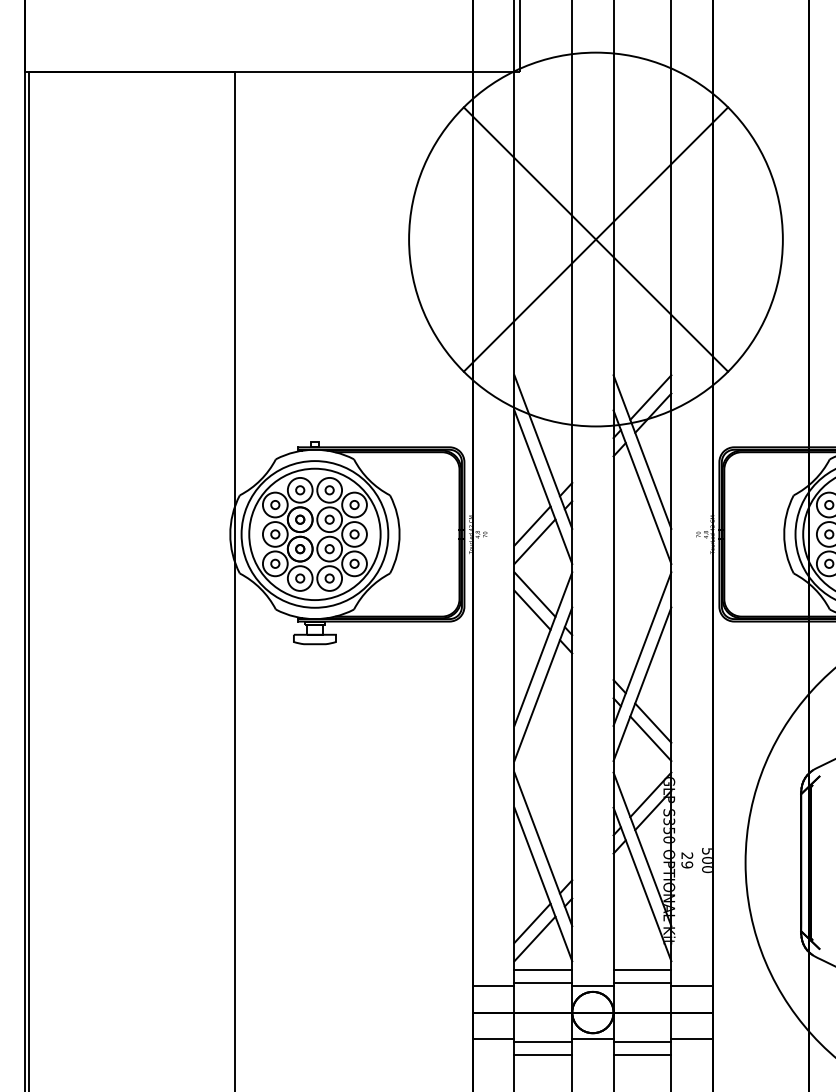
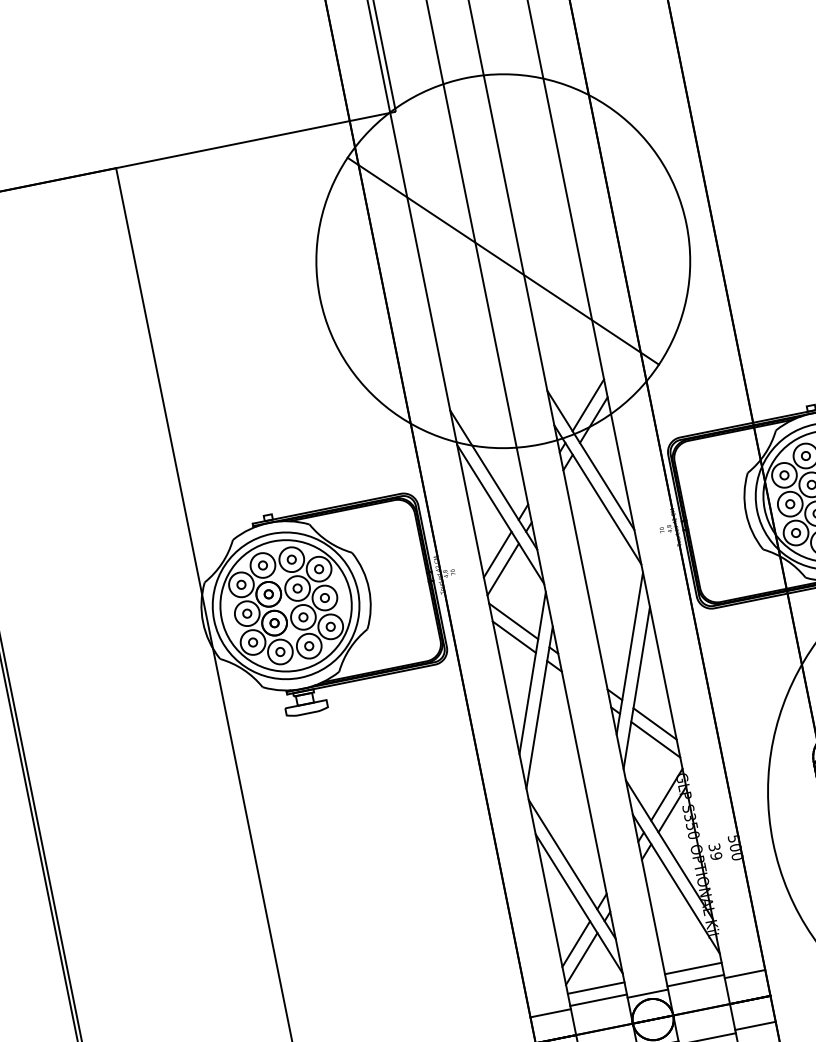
line: (595, 239) -> (502, 261), removed
text: (686, 855) -> (713, 847), 29 -> 39

